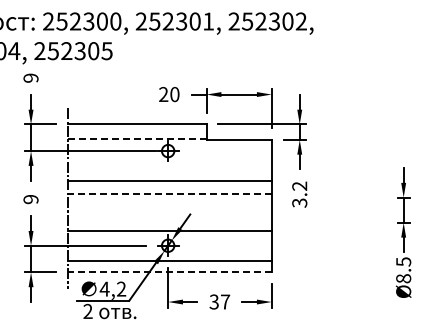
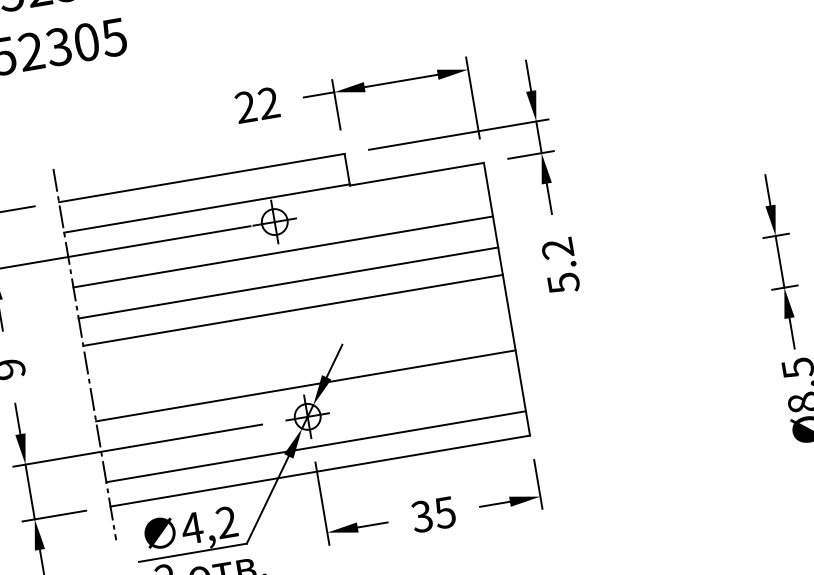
text: (174, 94) -> (268, 103), 20 -> 22
line: (136, 139) -> (205, 209), dashed -> solid
line: (169, 165) -> (282, 251), added
line: (169, 194) -> (292, 310), dashed -> solid
text: (299, 202) -> (562, 282), 3.2 -> 5.2
line: (169, 272) -> (319, 471), dashed -> solid
text: (225, 301) -> (445, 511), 37 -> 35

